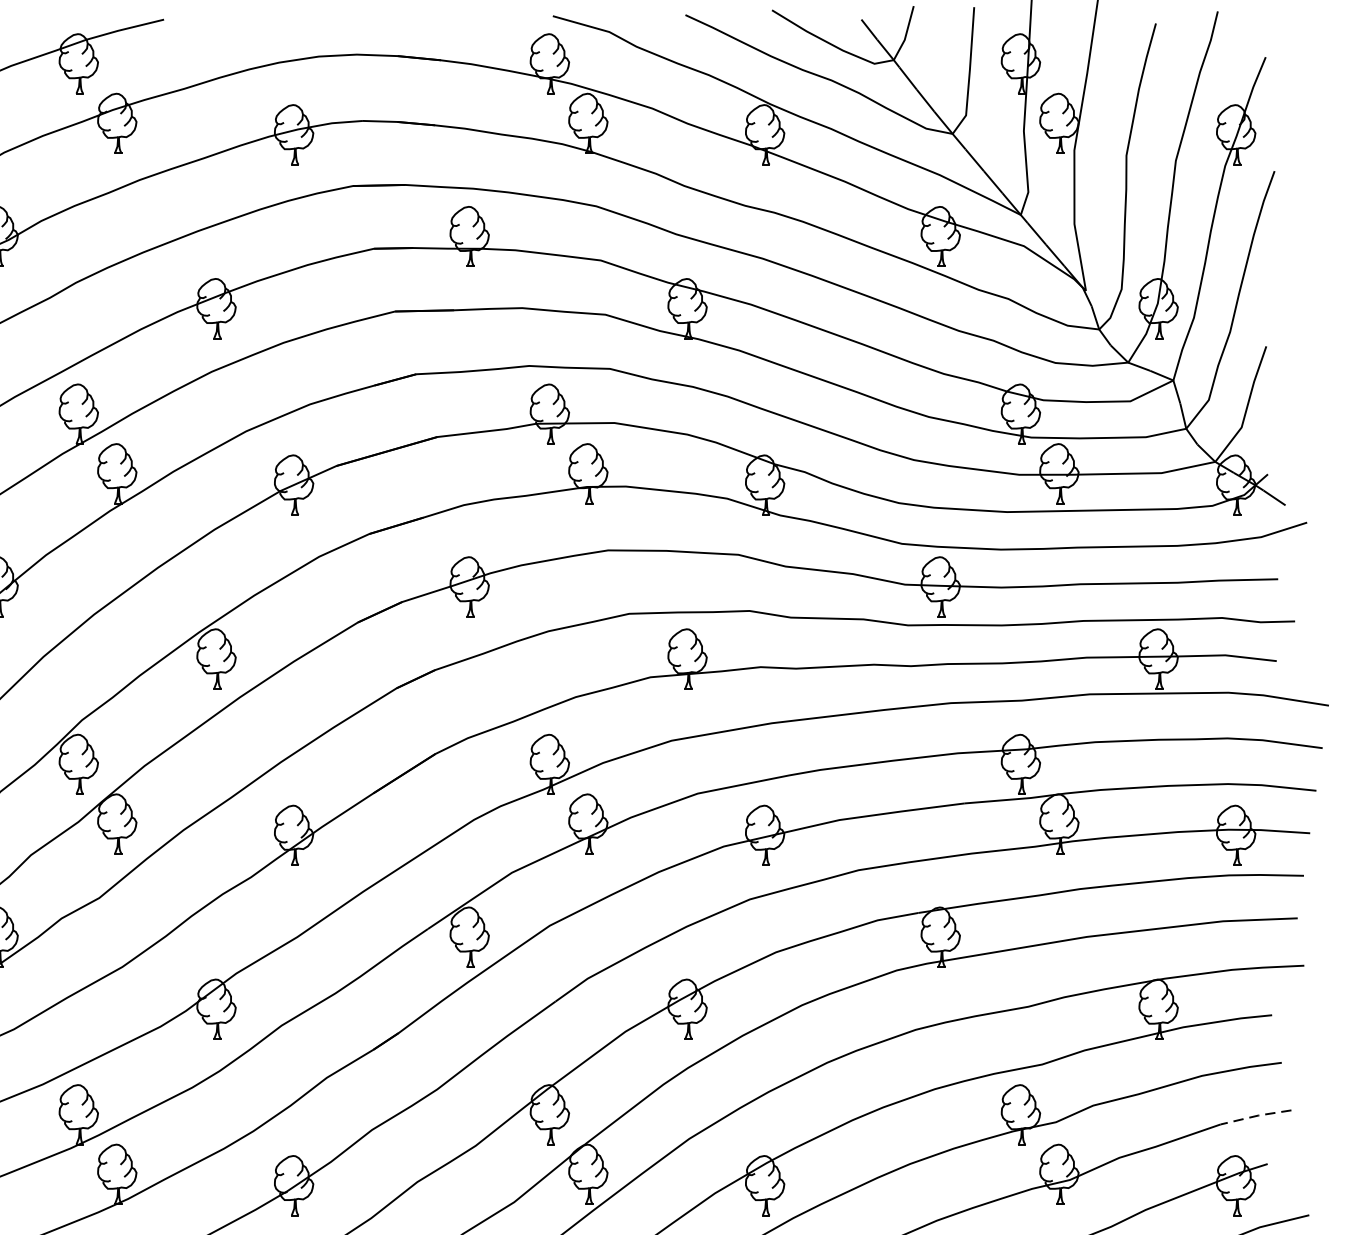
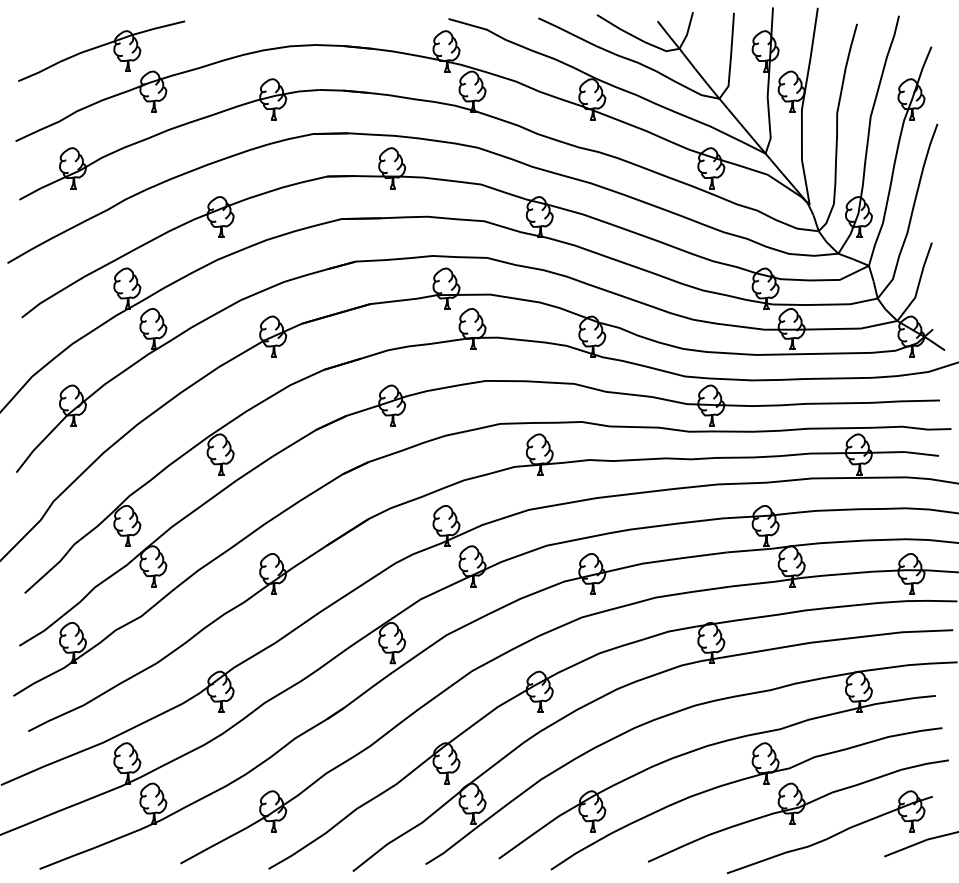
line: (1255, 1116) -> (924, 764), dashed -> solid

